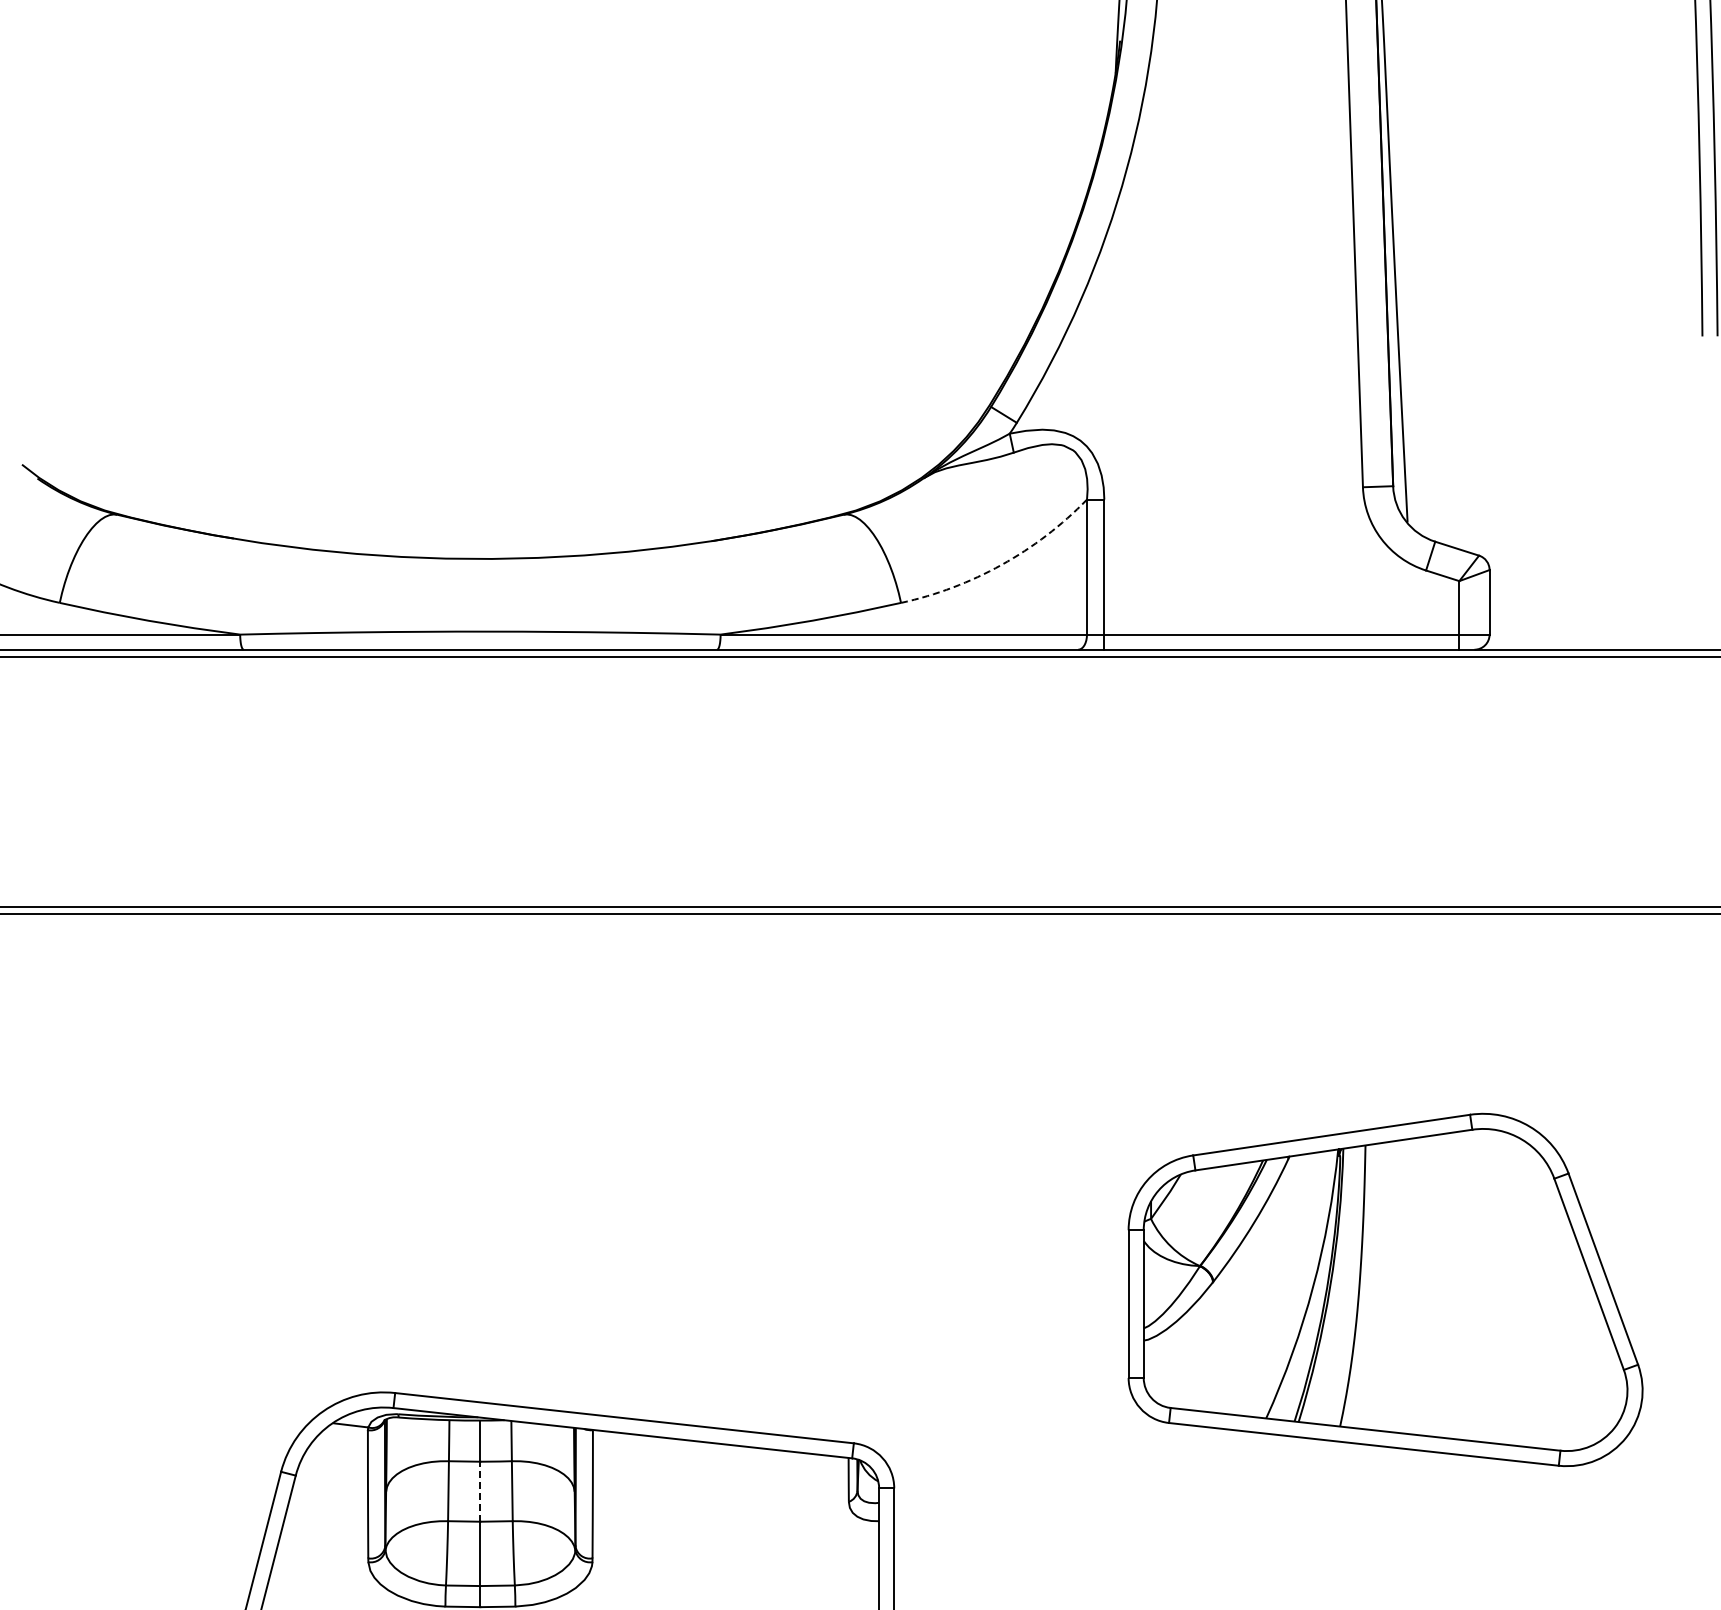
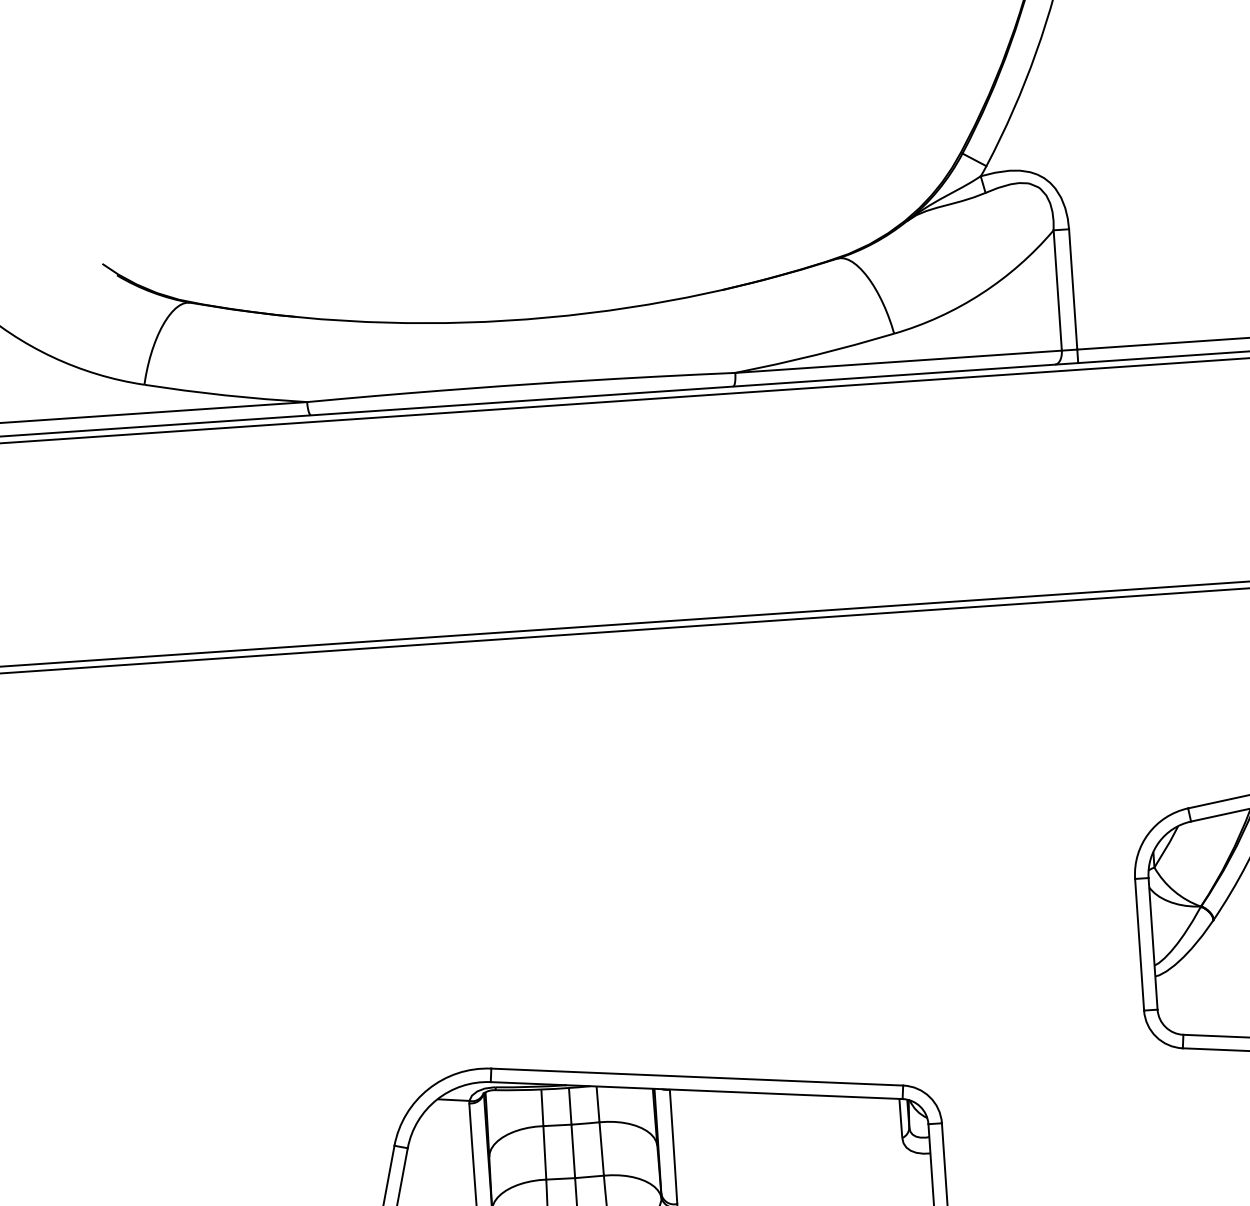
arc: (1001, 564) -> (981, 293), dashed -> solid
line: (480, 1491) -> (573, 1151), dashed -> solid

